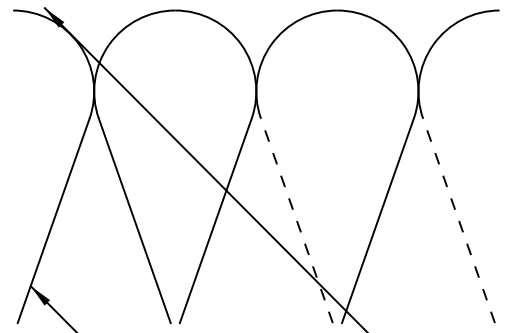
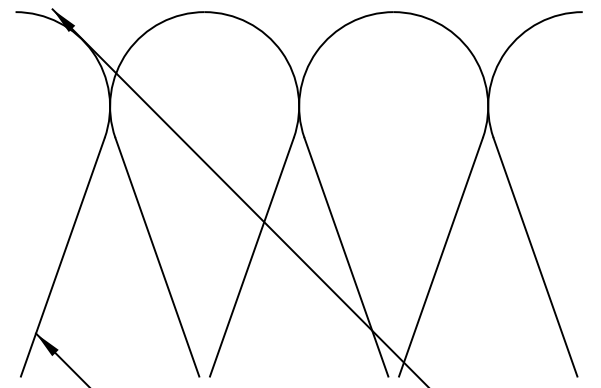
line: (296, 220) -> (345, 256), dashed -> solid
line: (458, 220) -> (534, 256), dashed -> solid

